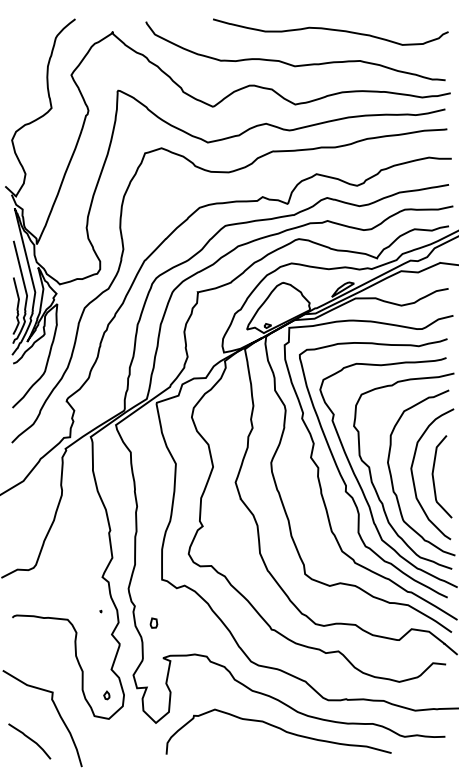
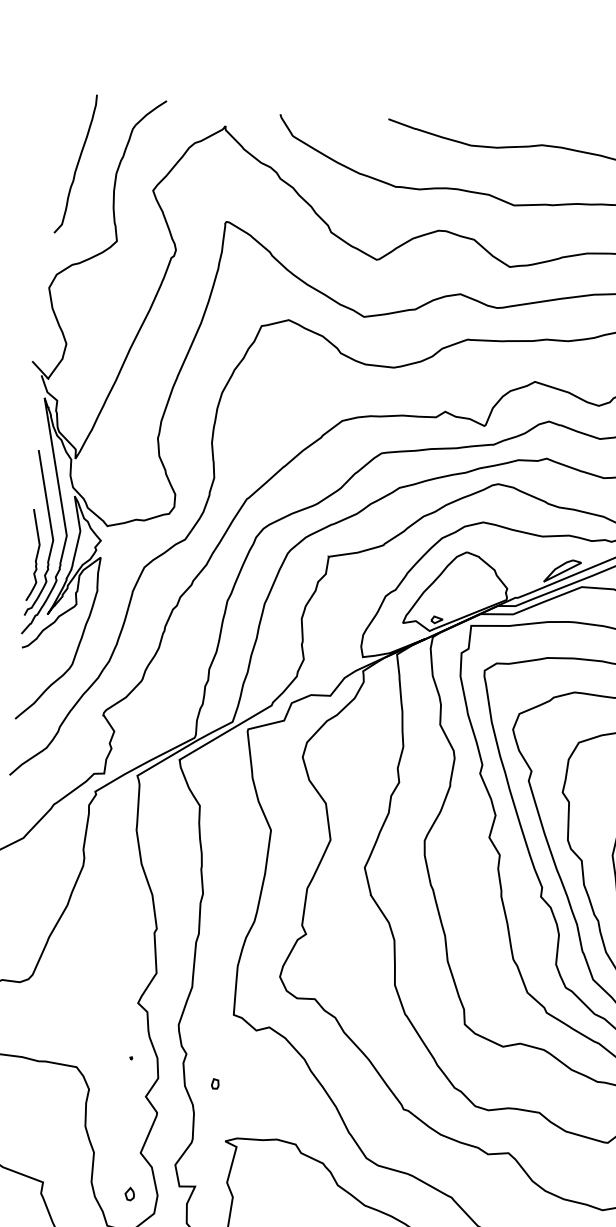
curve: (22, 62) -> (76, 163), added
part: (154, 623) -> (215, 1084), size x0.62

